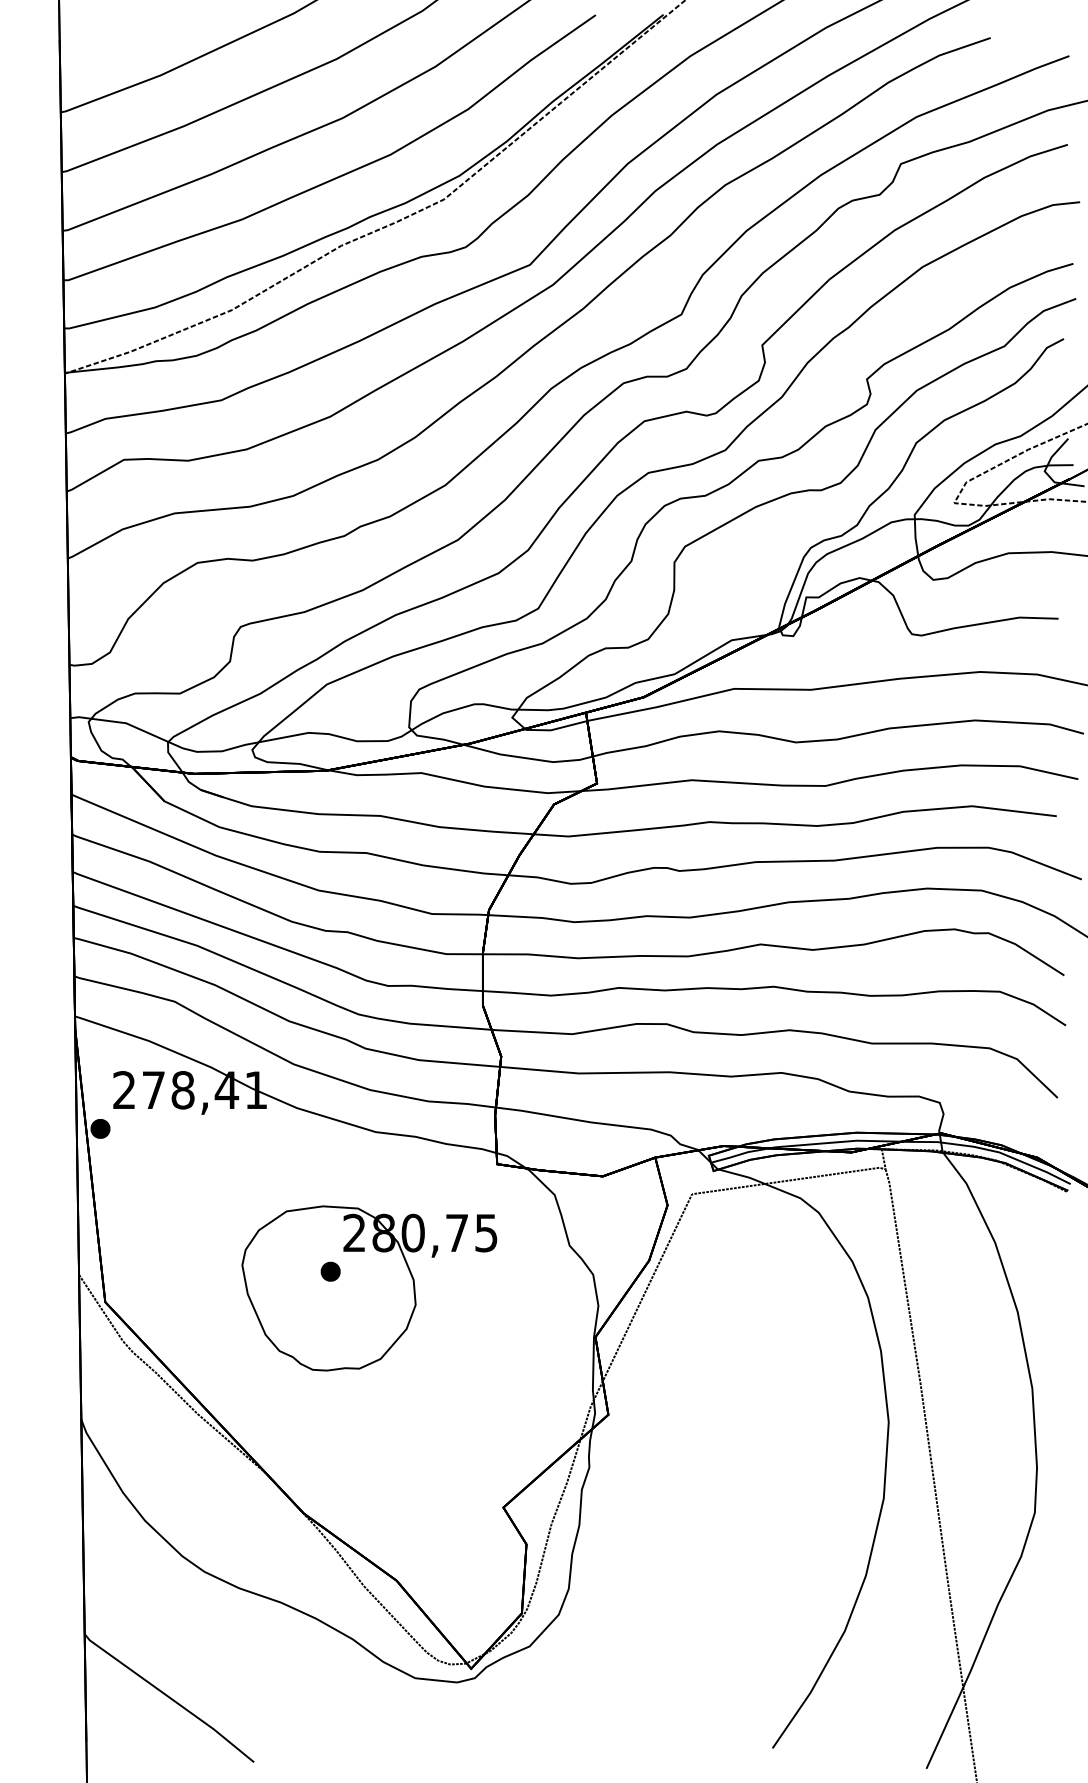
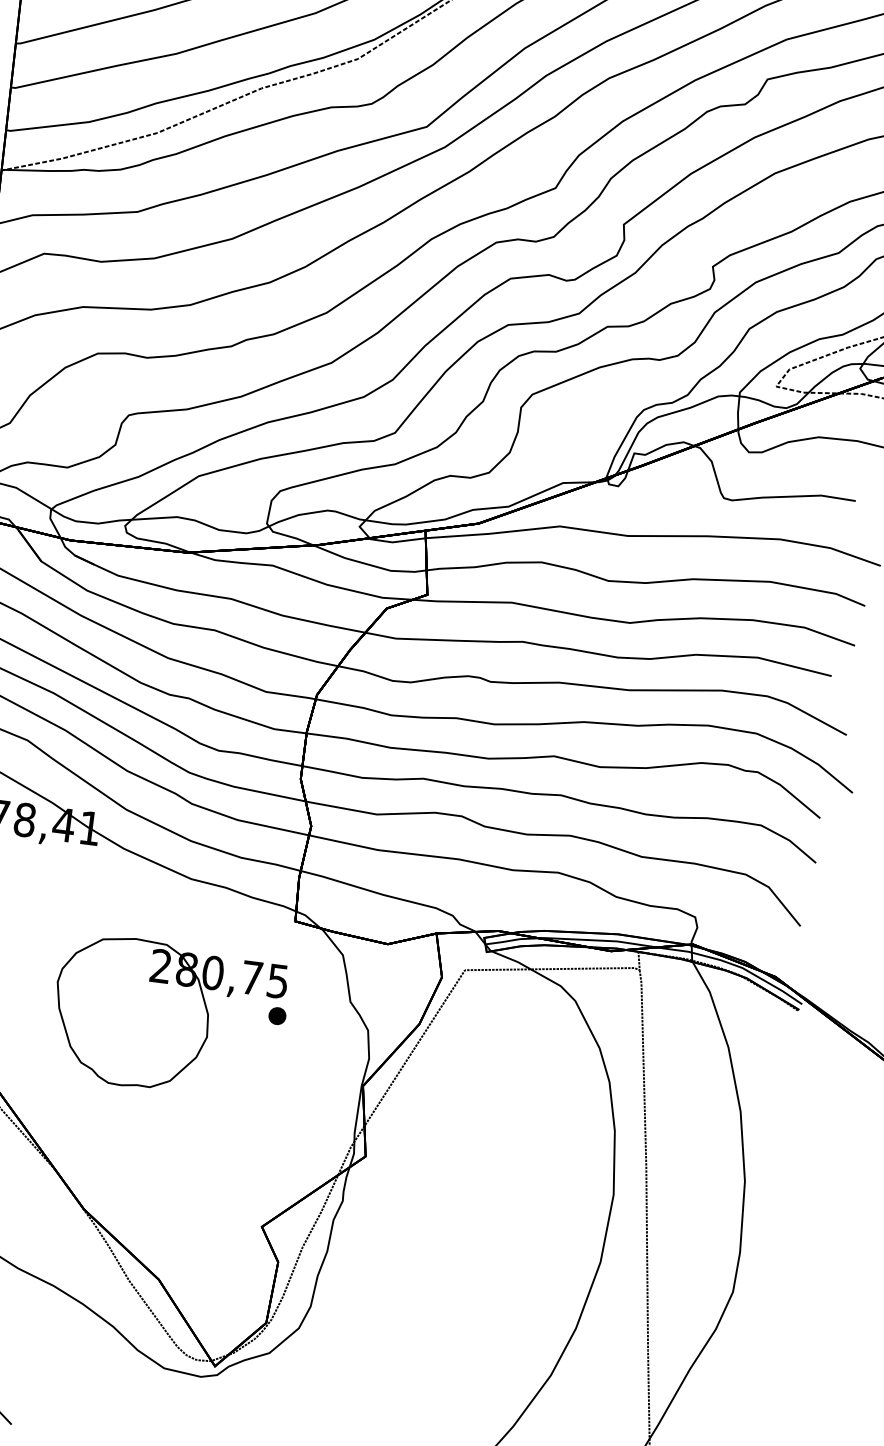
part: (330, 1271) -> (277, 1015), moved

